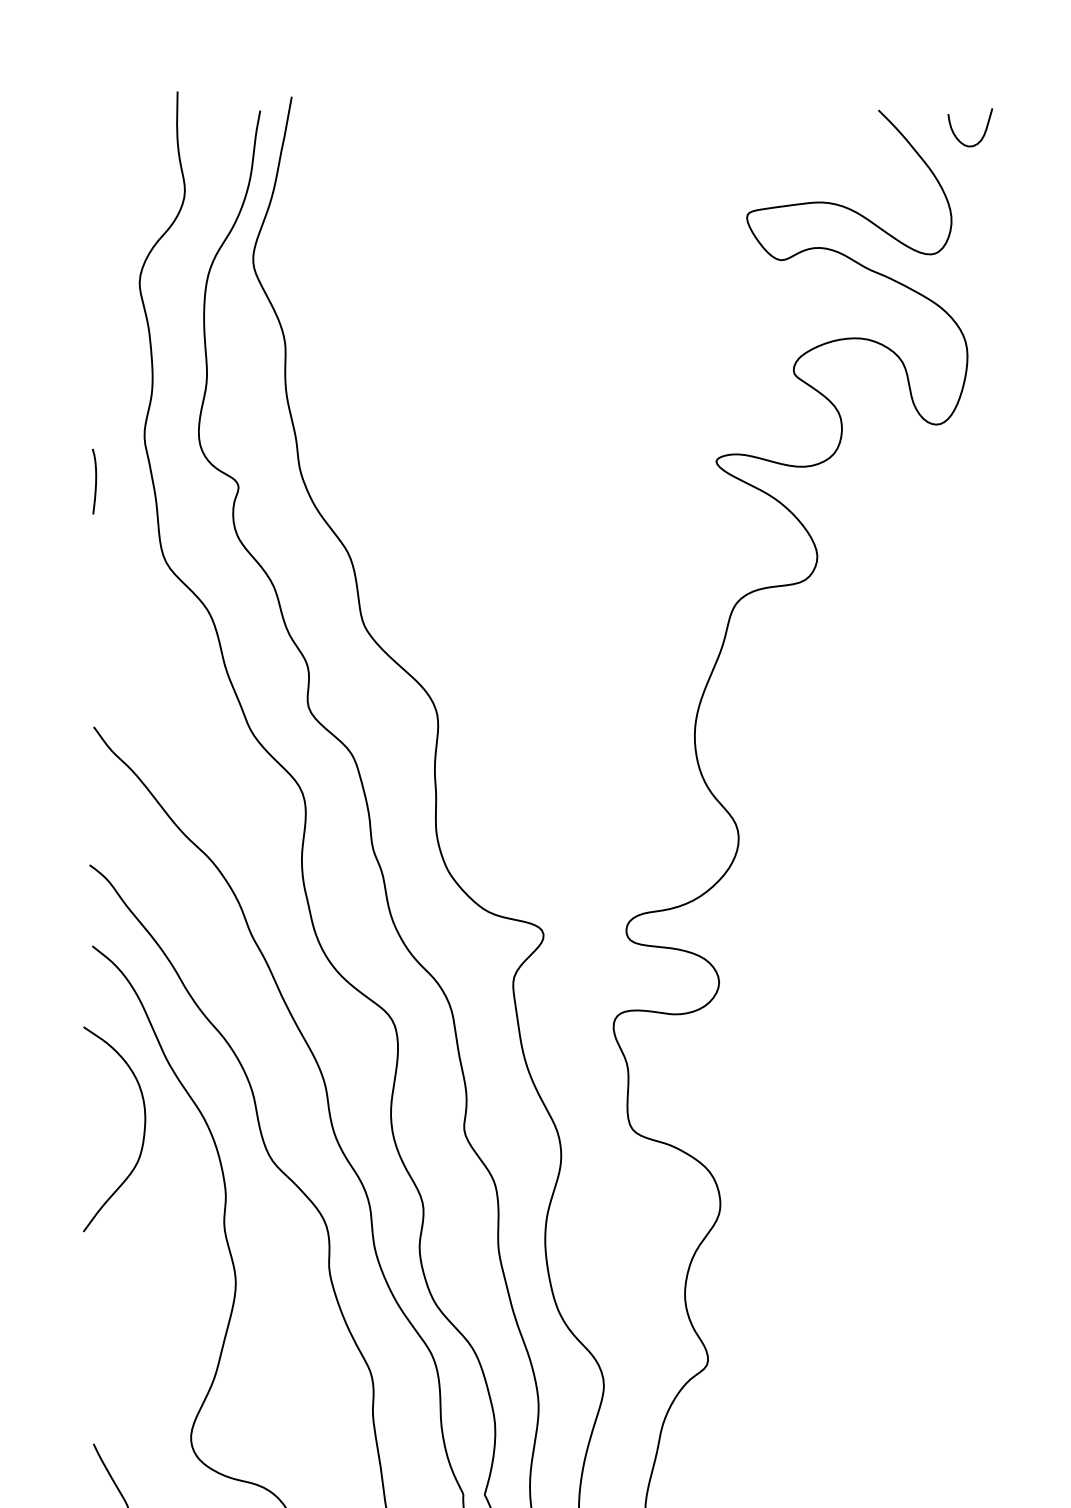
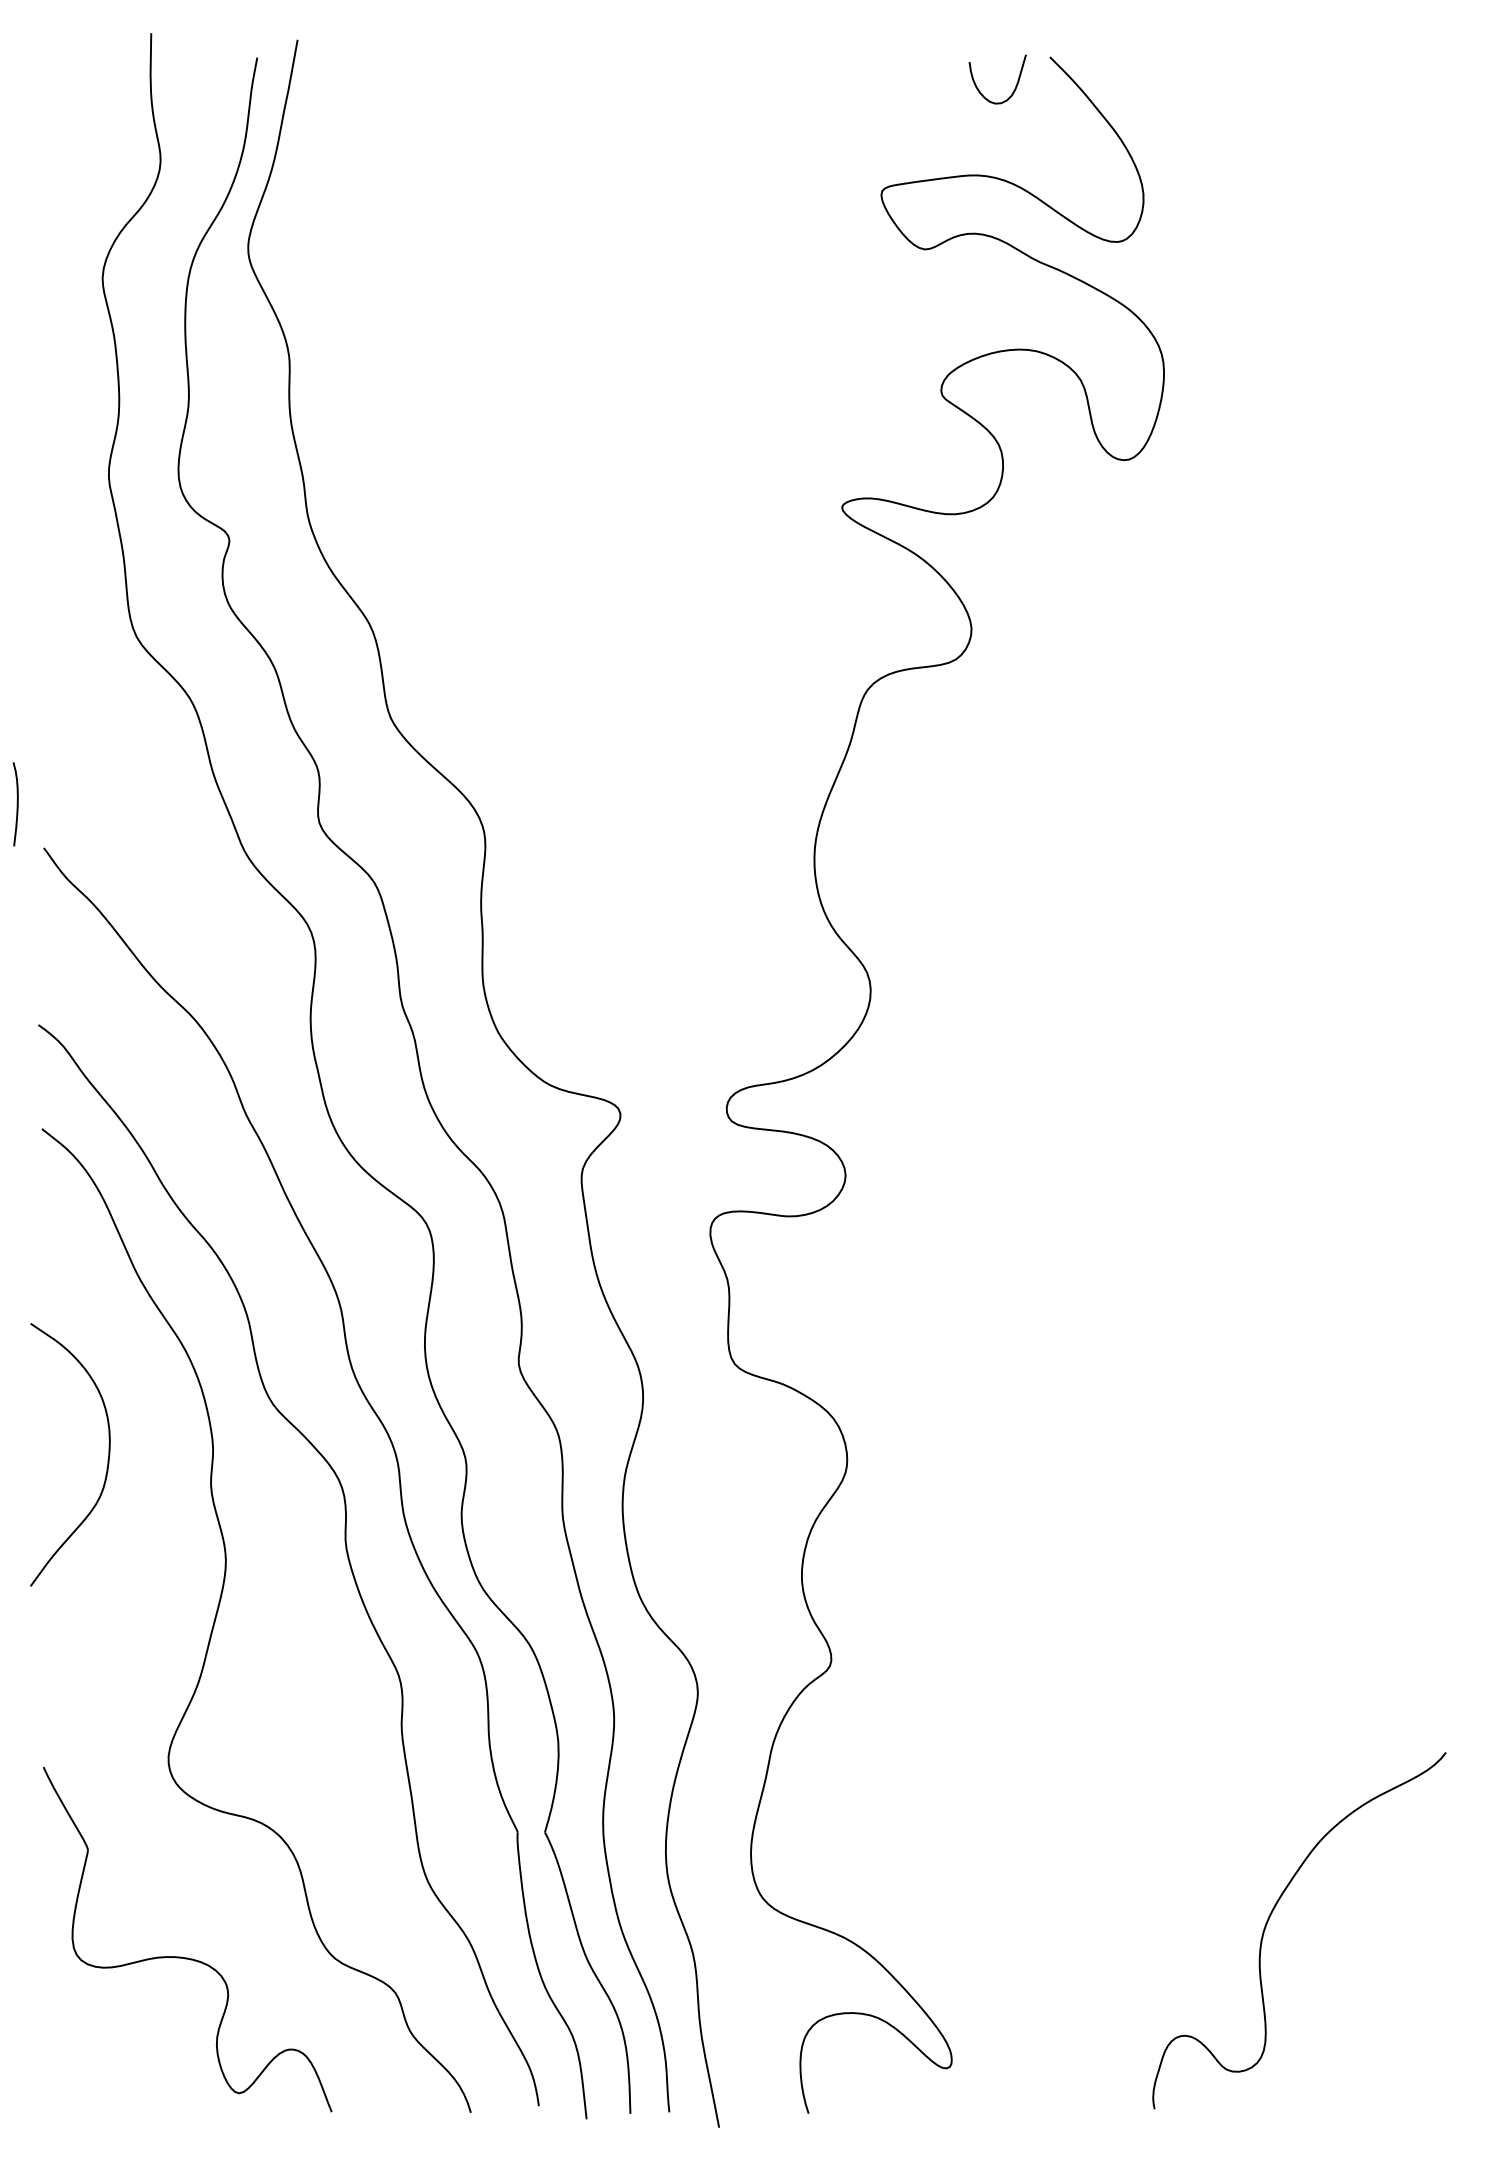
curve: (984, 132) -> (1015, 85), moved
curve: (95, 481) -> (16, 804), moved
curve: (143, 1132) -> (107, 1459), moved

